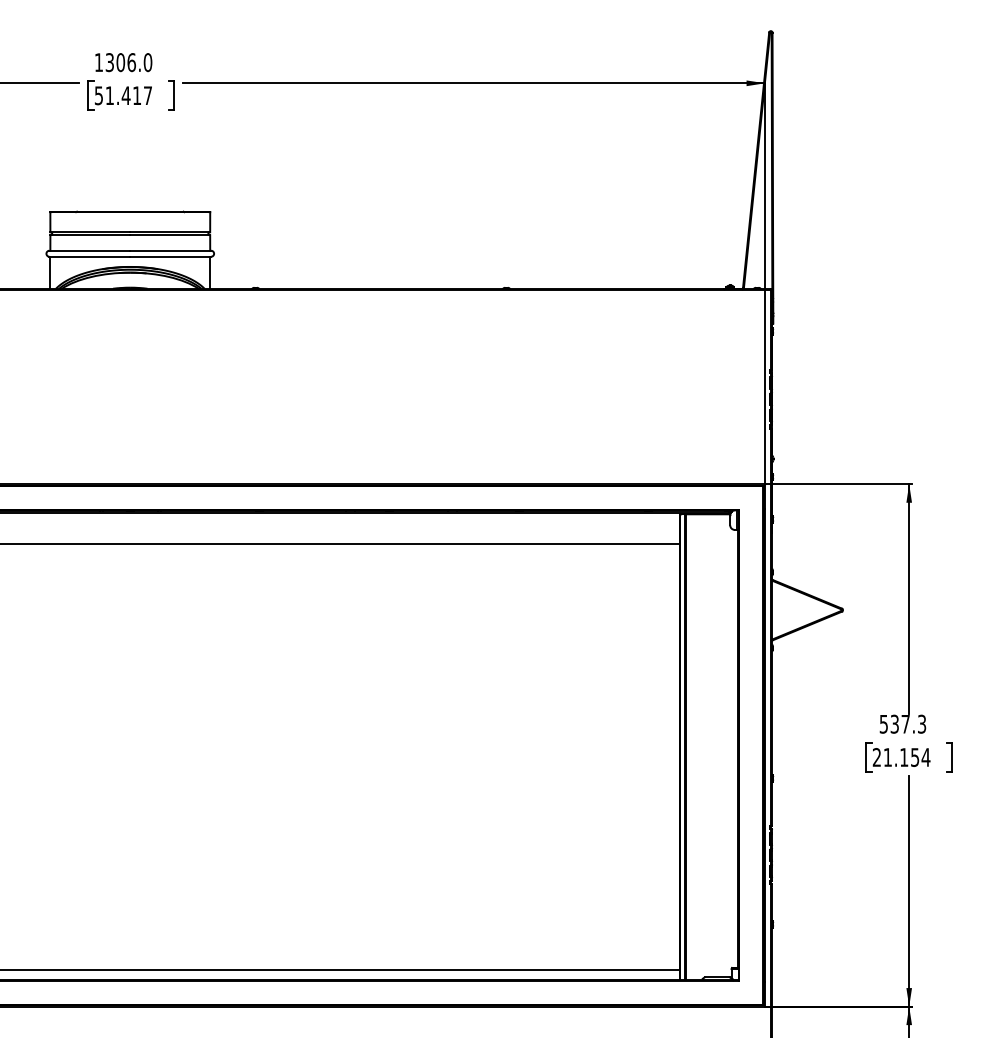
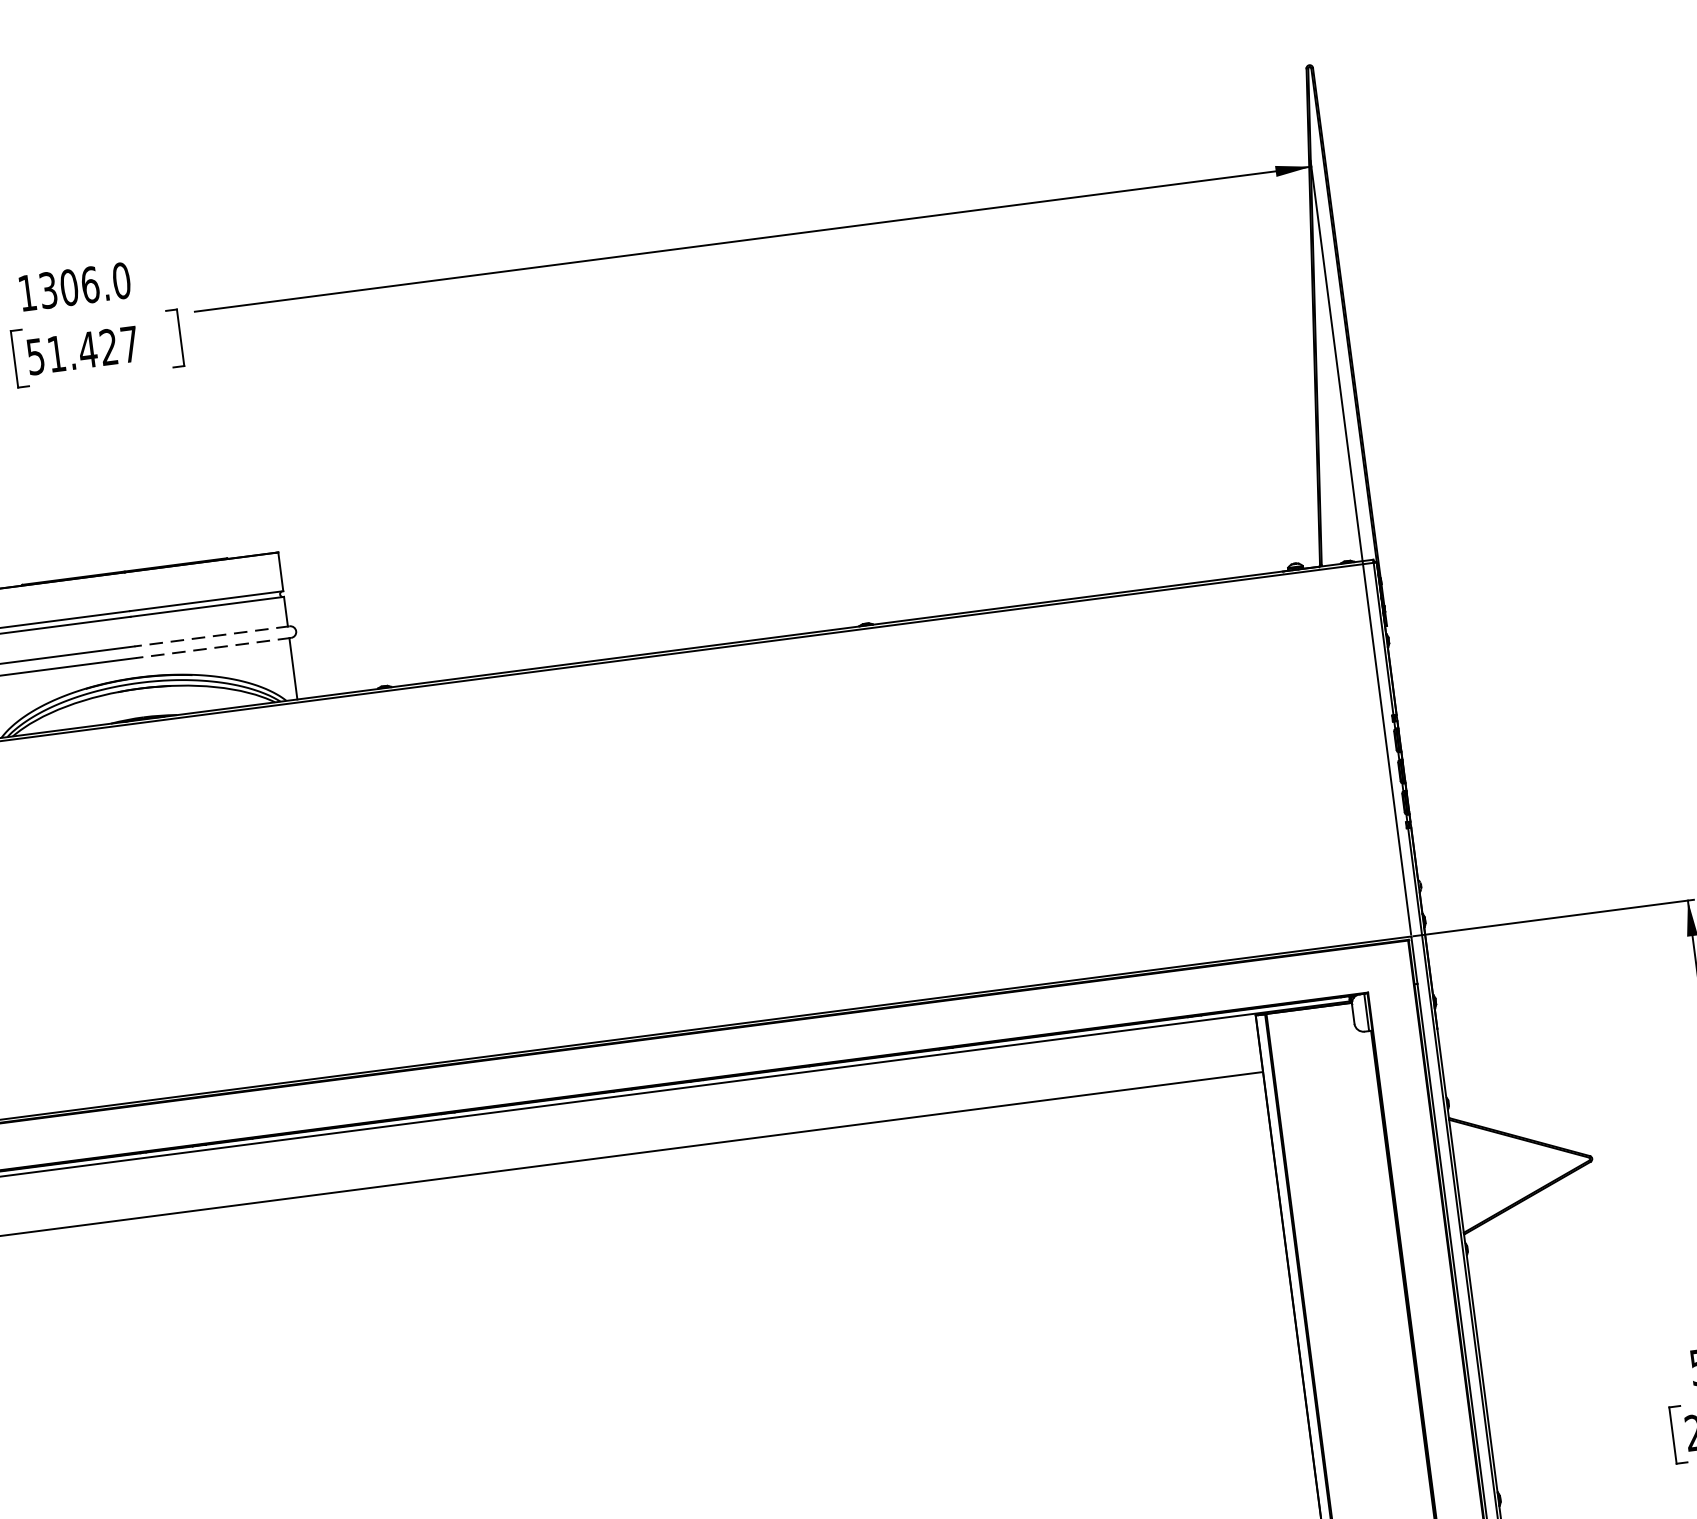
text: (136, 95) -> (107, 346), 51.417 -> 51.427
line: (170, 250) -> (211, 635), solid -> dashed
line: (170, 256) -> (213, 647), solid -> dashed

